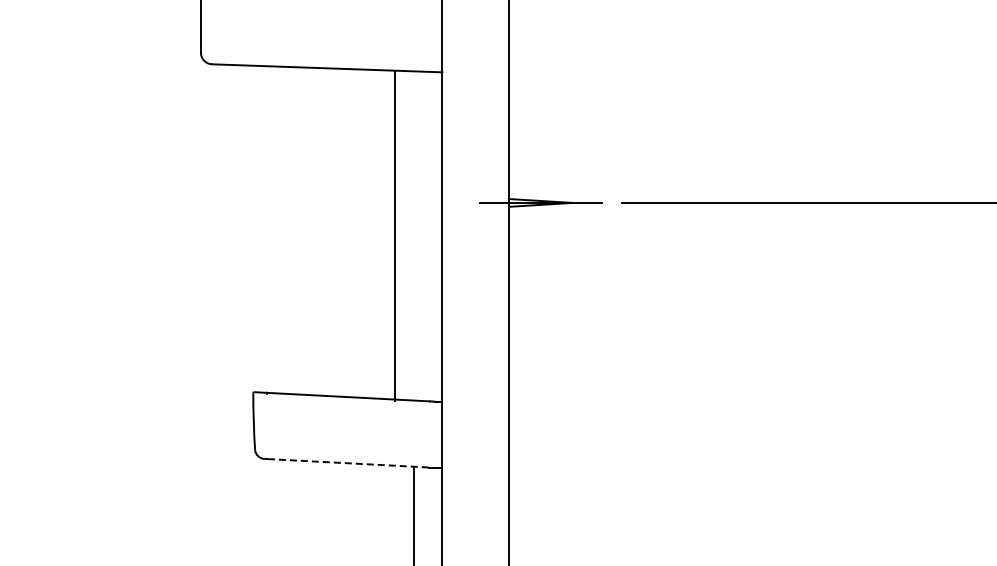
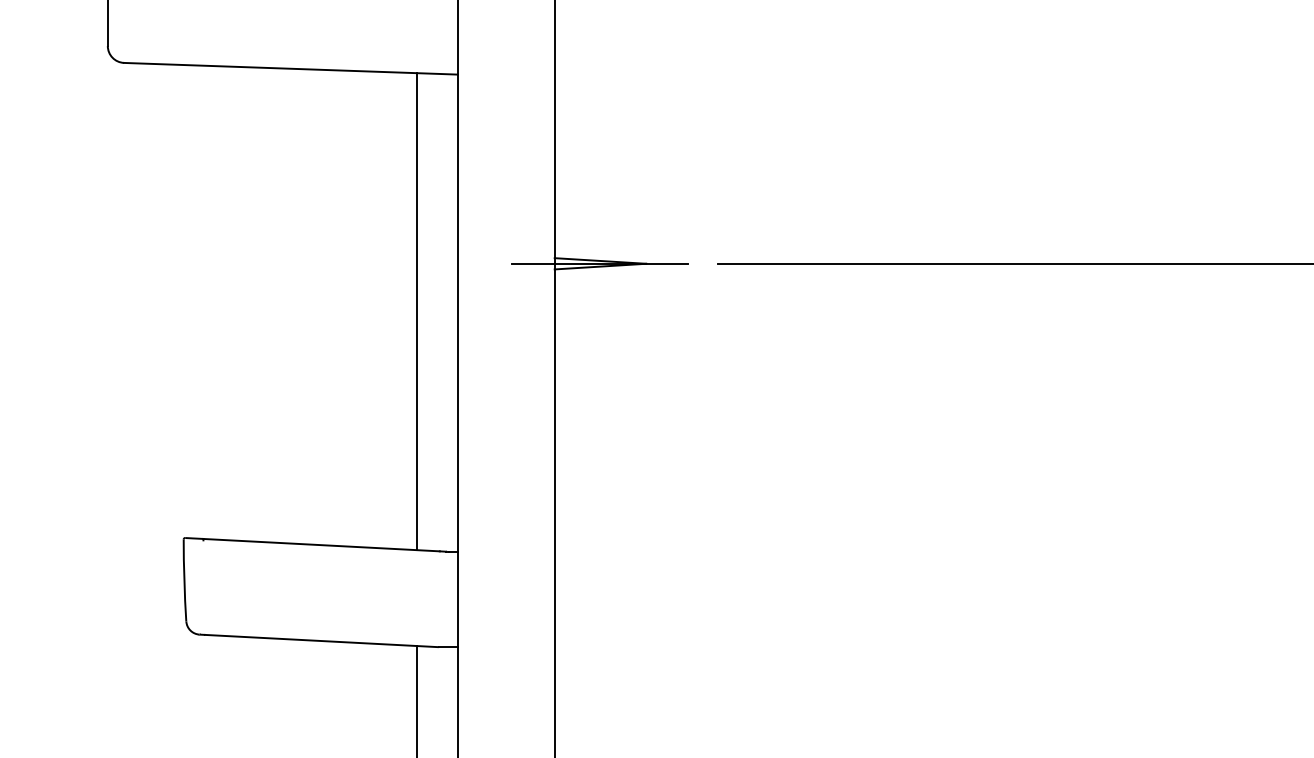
line: (395, 235) -> (417, 310), moved
line: (347, 463) -> (320, 641), dashed -> solid

